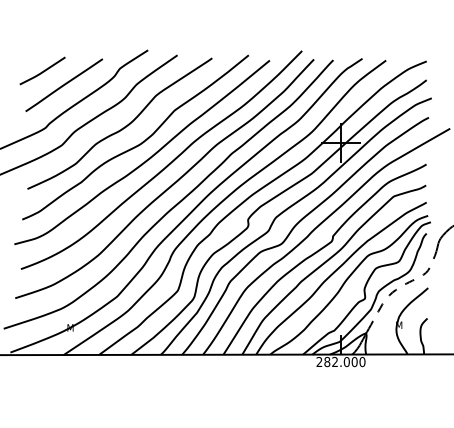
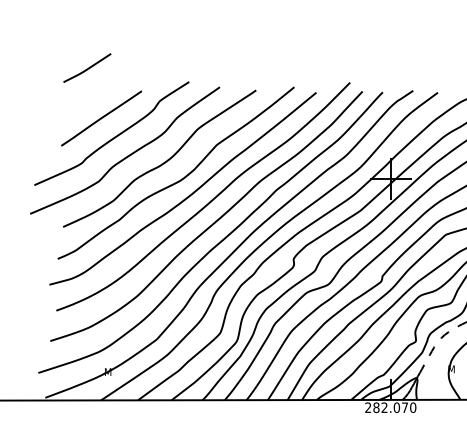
line: (43, 70) -> (88, 67), moved
text: (354, 362) -> (404, 408), 282.000 -> 282.070

